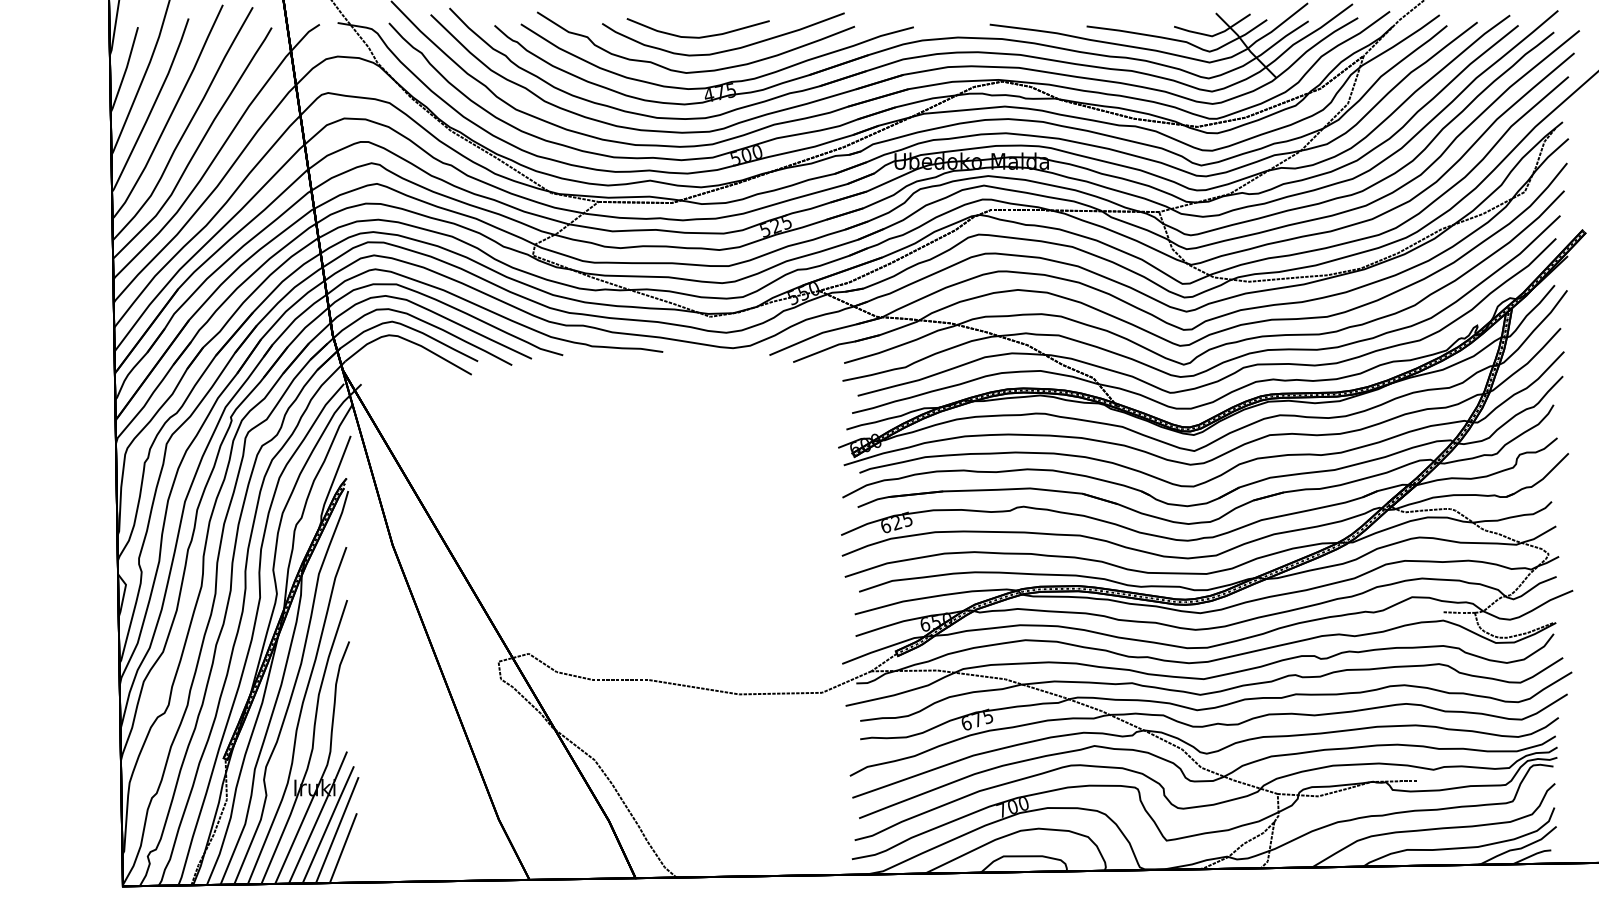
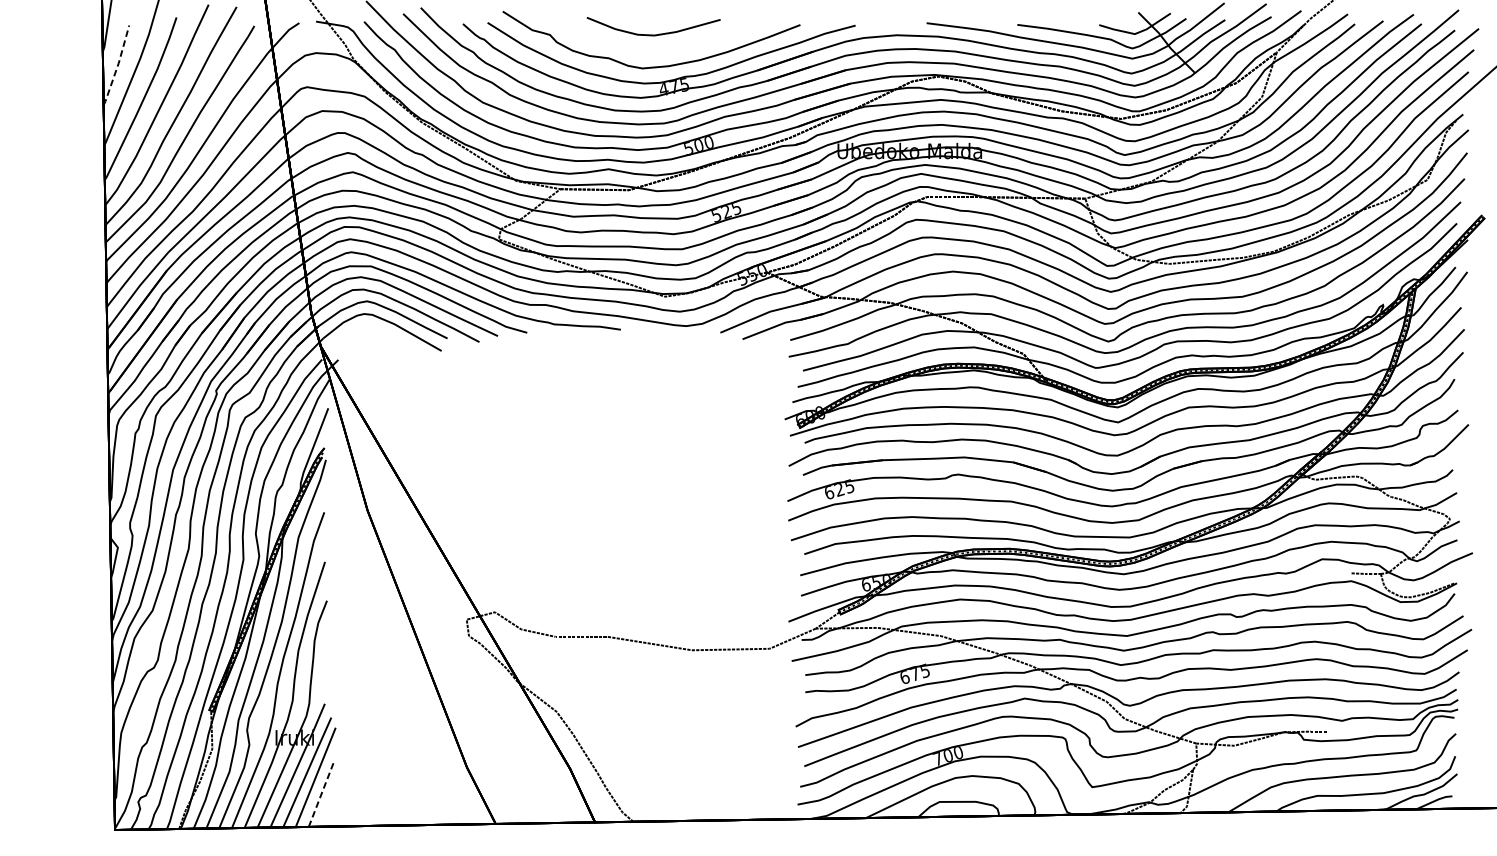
curve: (727, 49) -> (681, 46), removed
line: (125, 70) -> (117, 66), solid -> dashed
line: (343, 847) -> (321, 793), solid -> dashed

